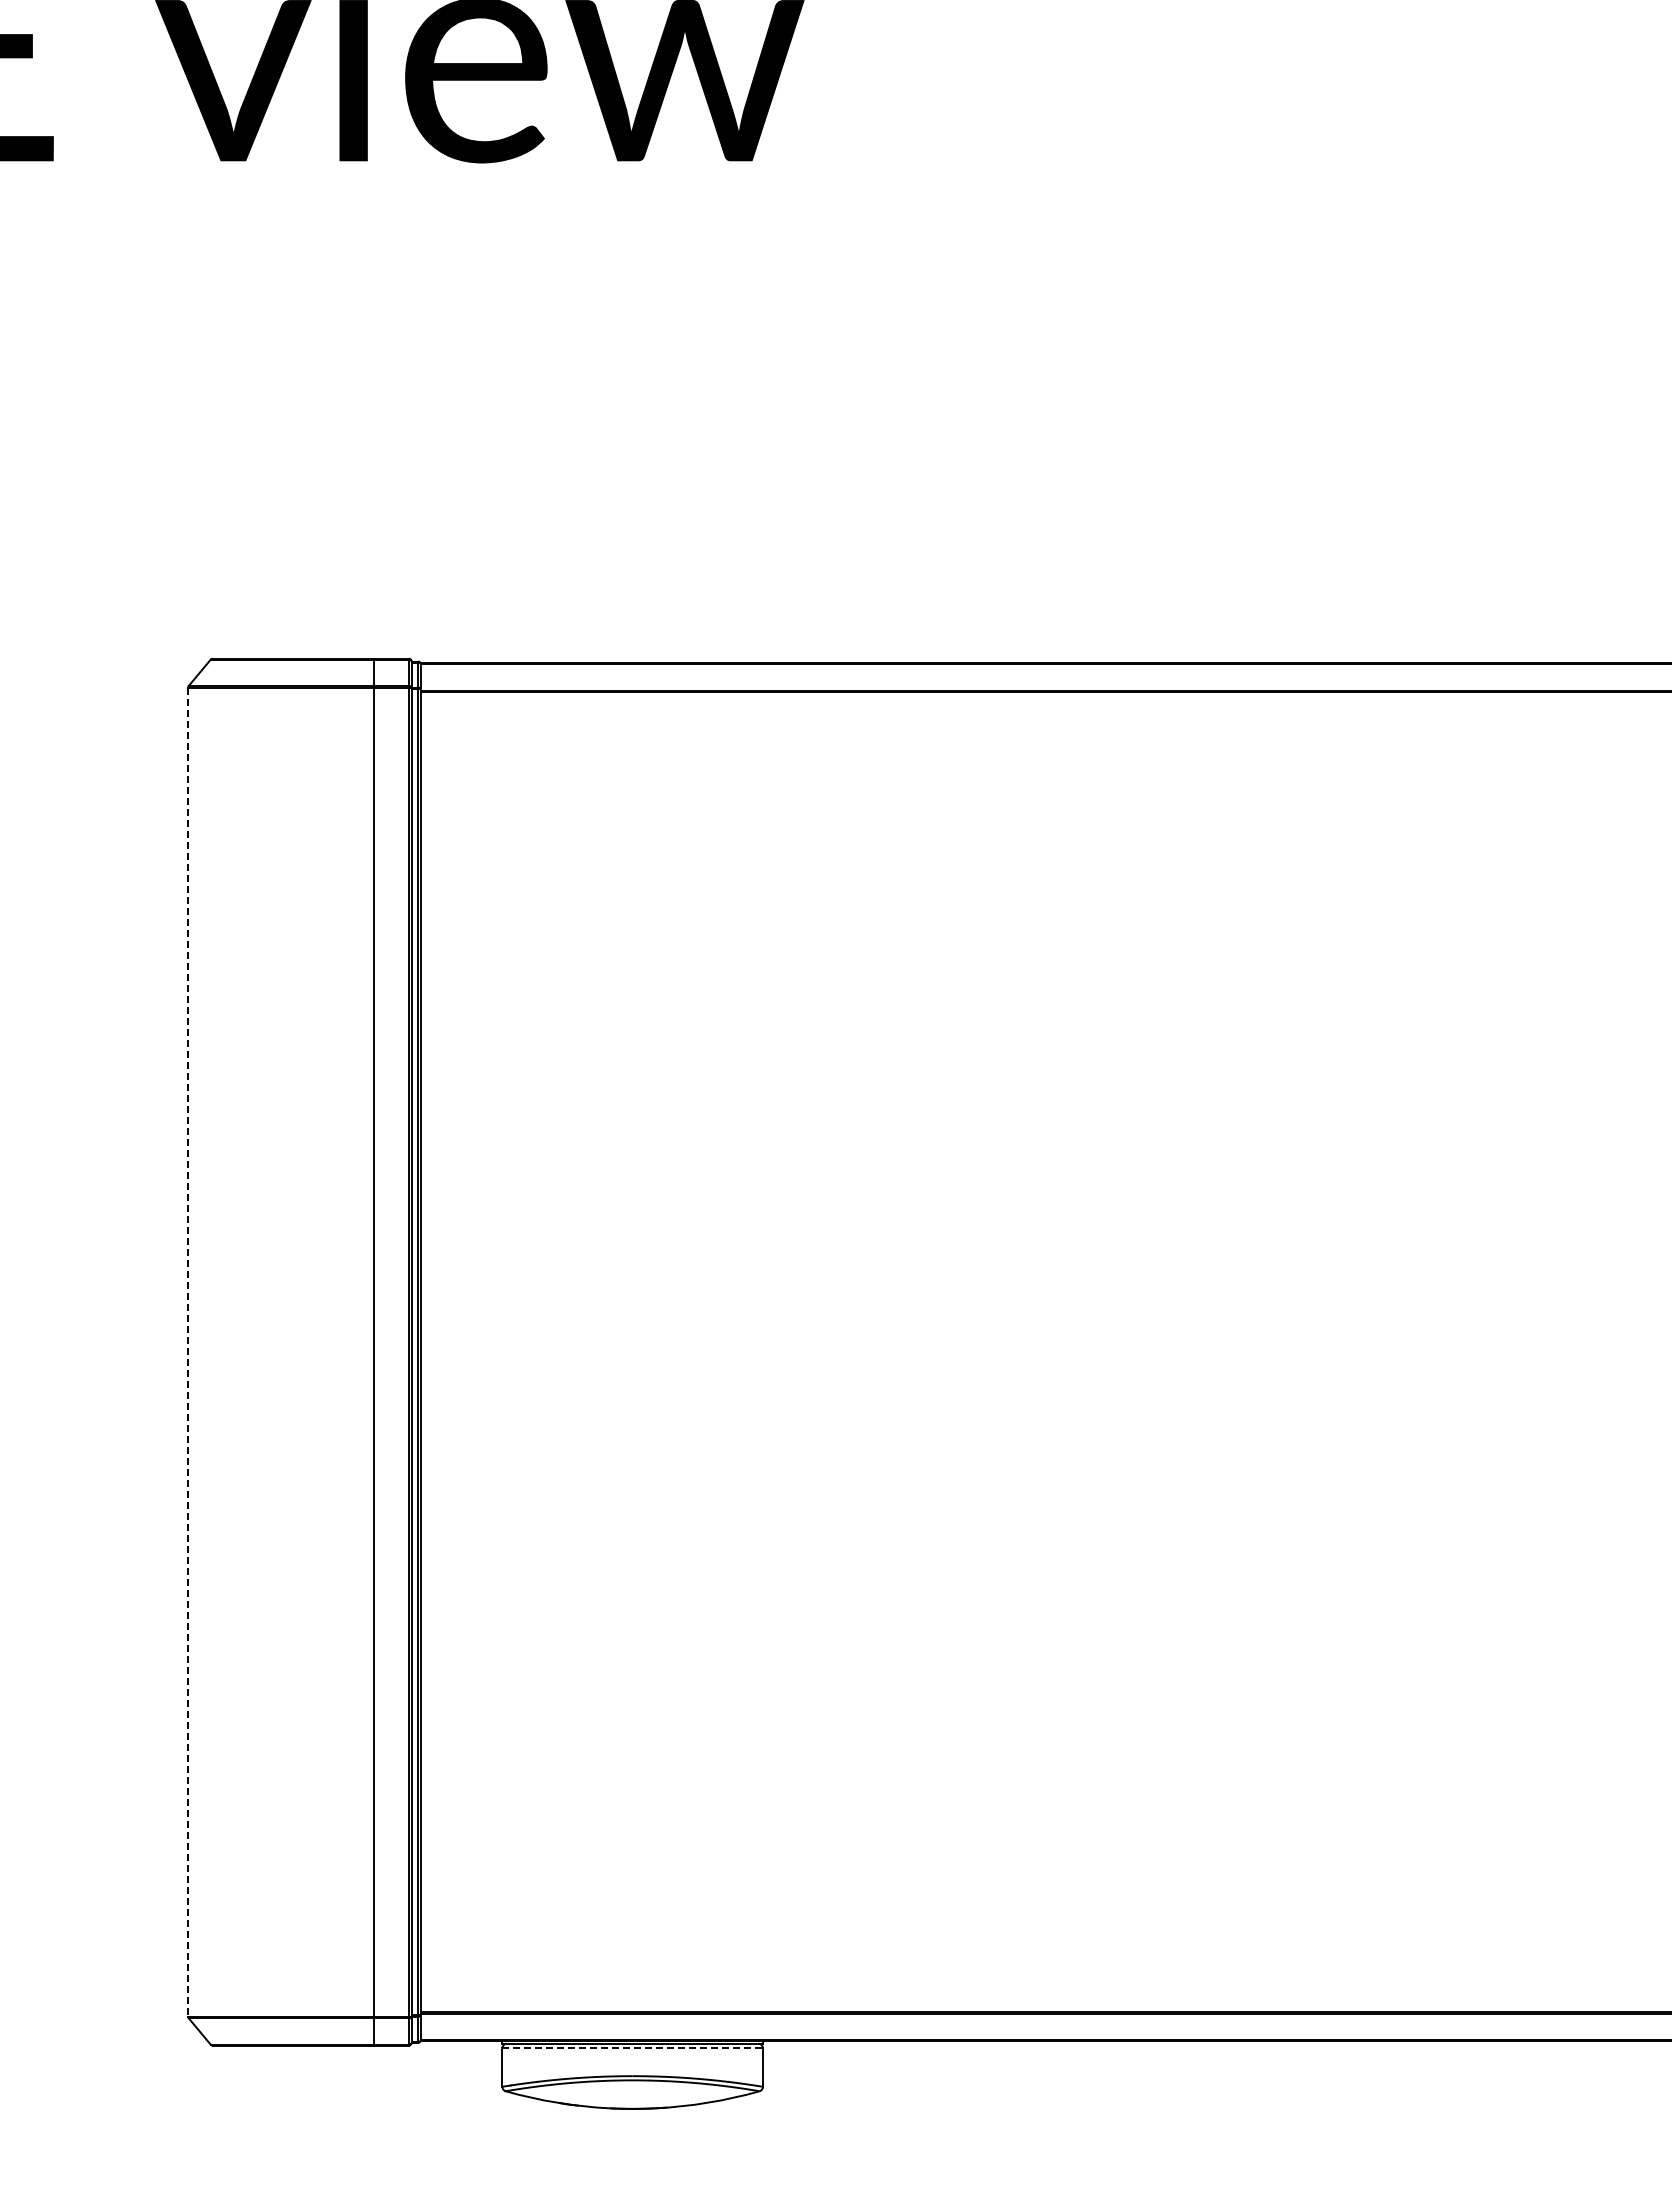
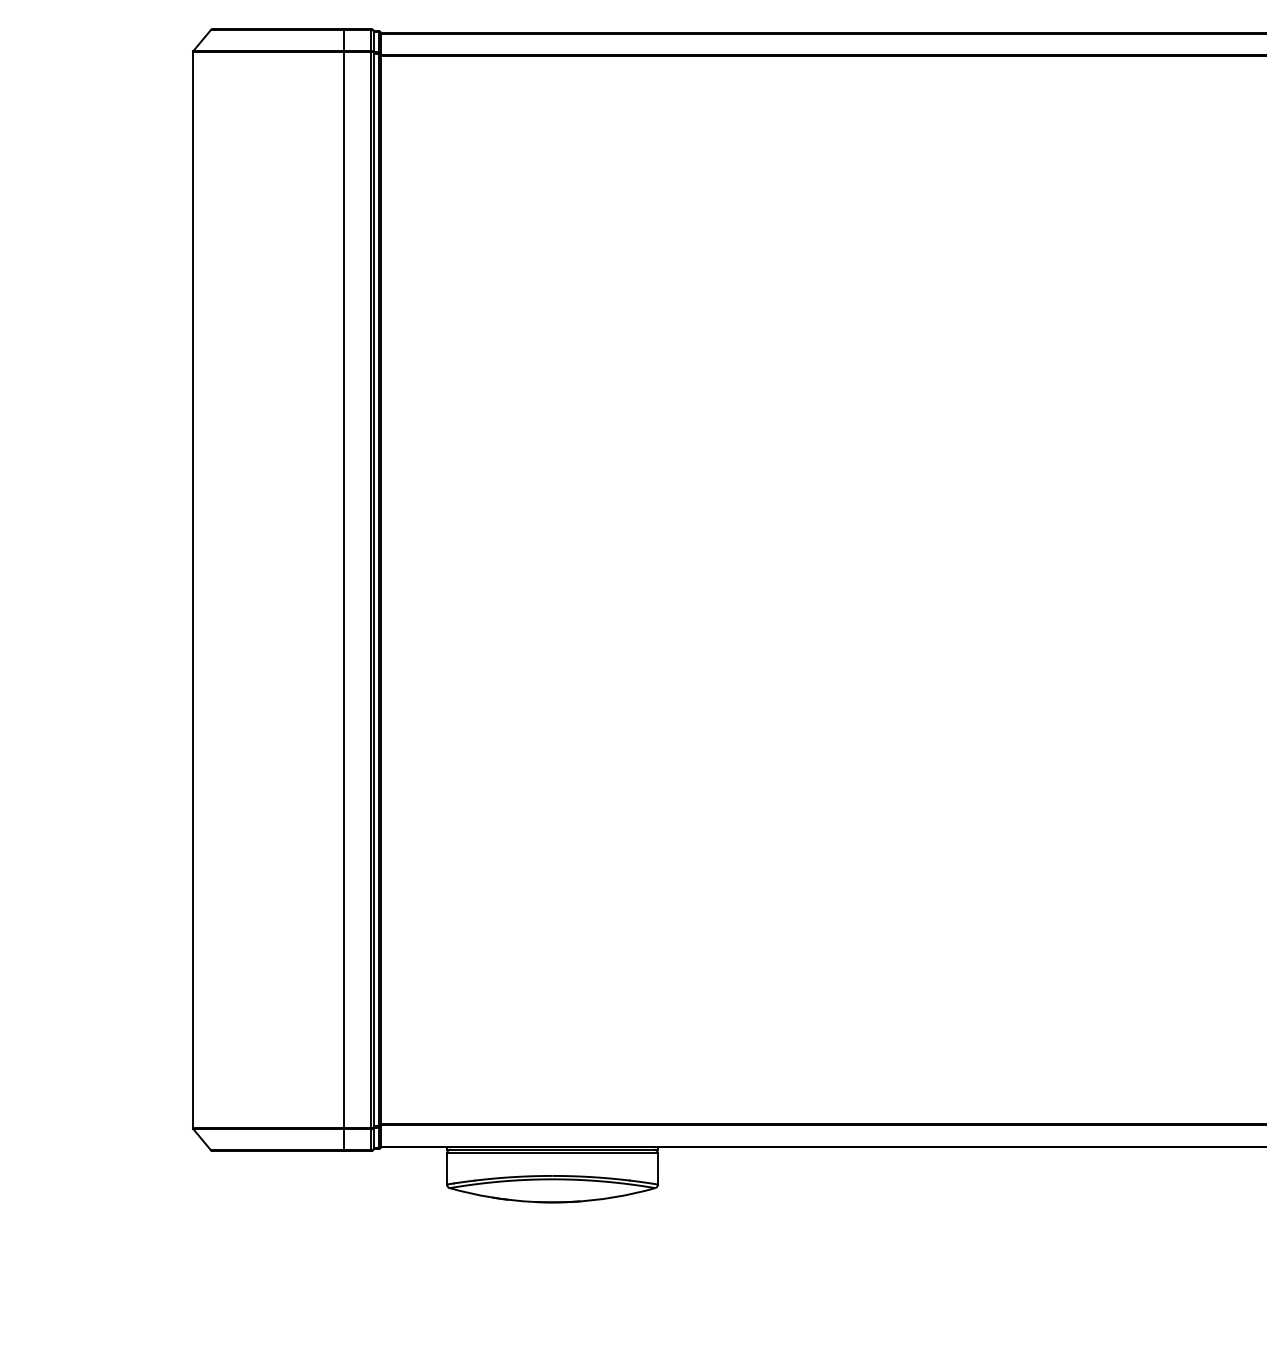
line: (188, 1352) -> (193, 590), dashed -> solid
line: (633, 2048) -> (553, 1153), dashed -> solid

